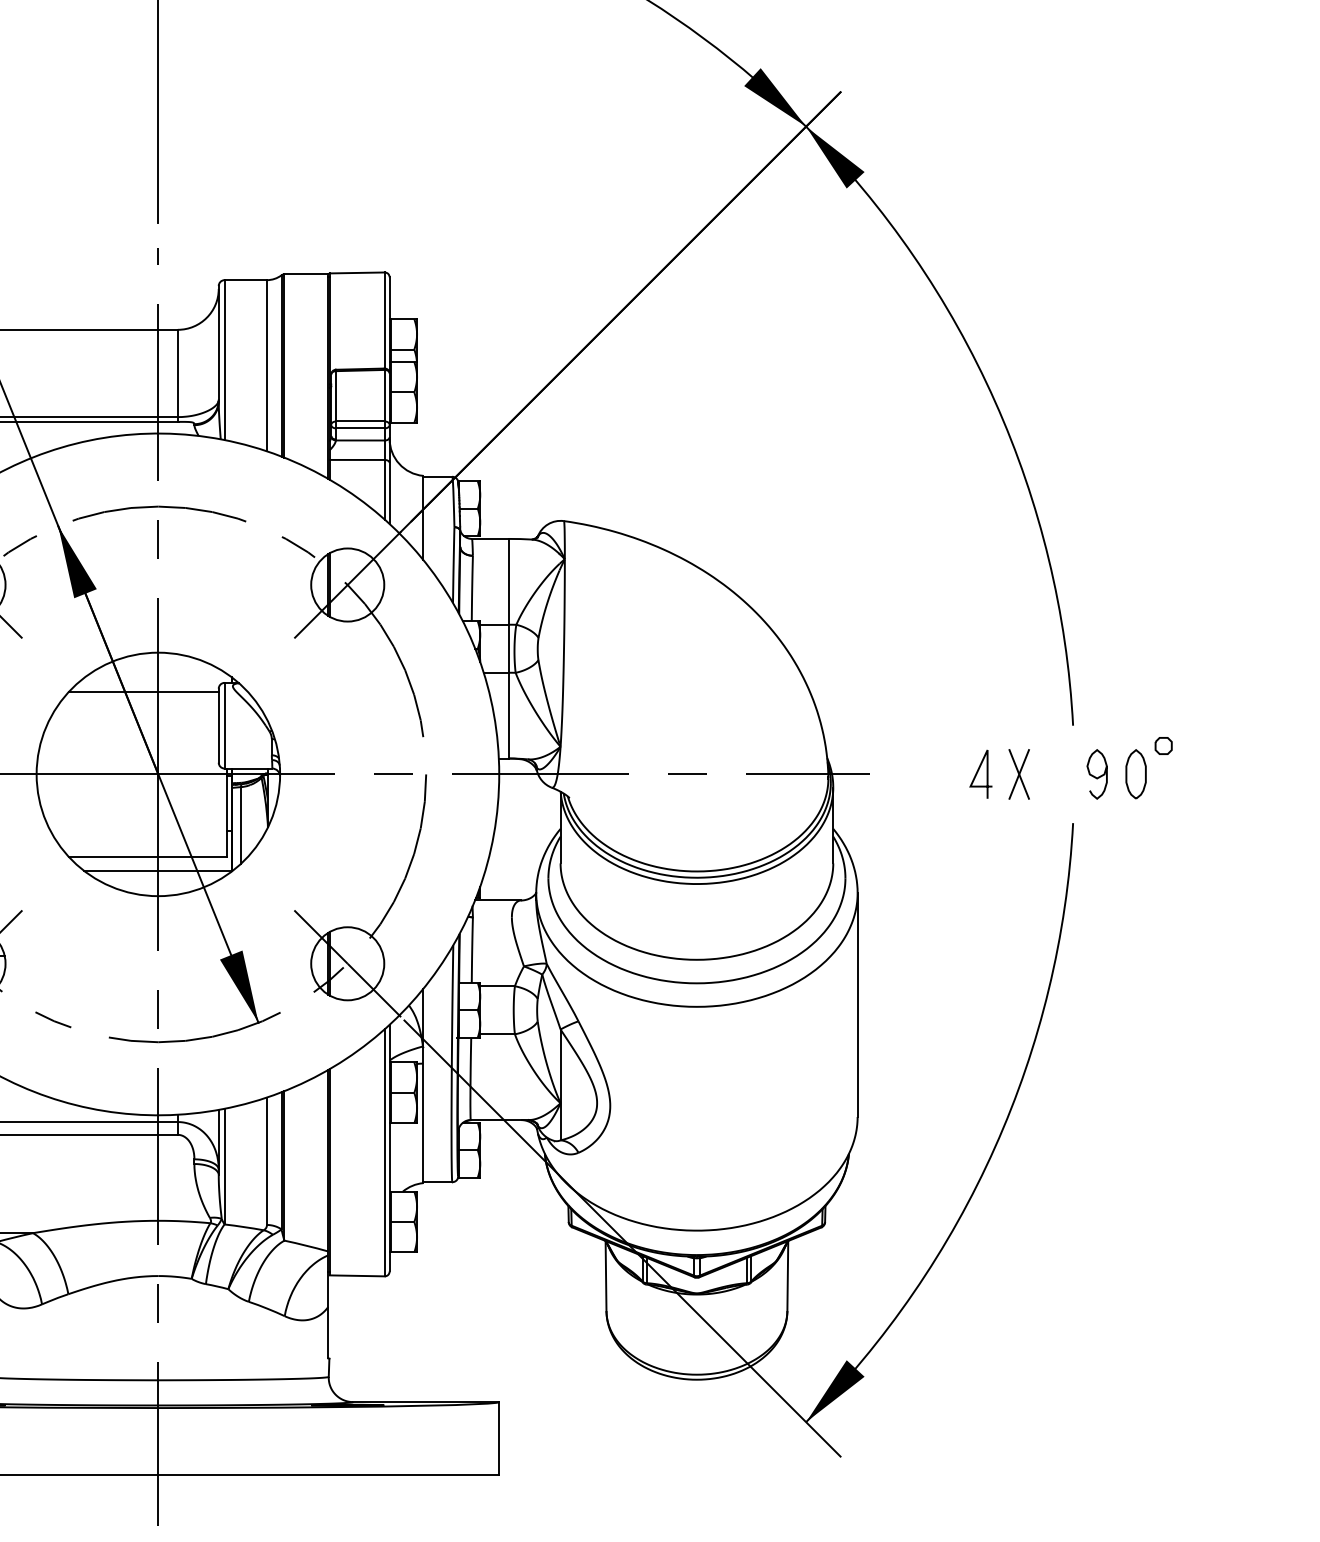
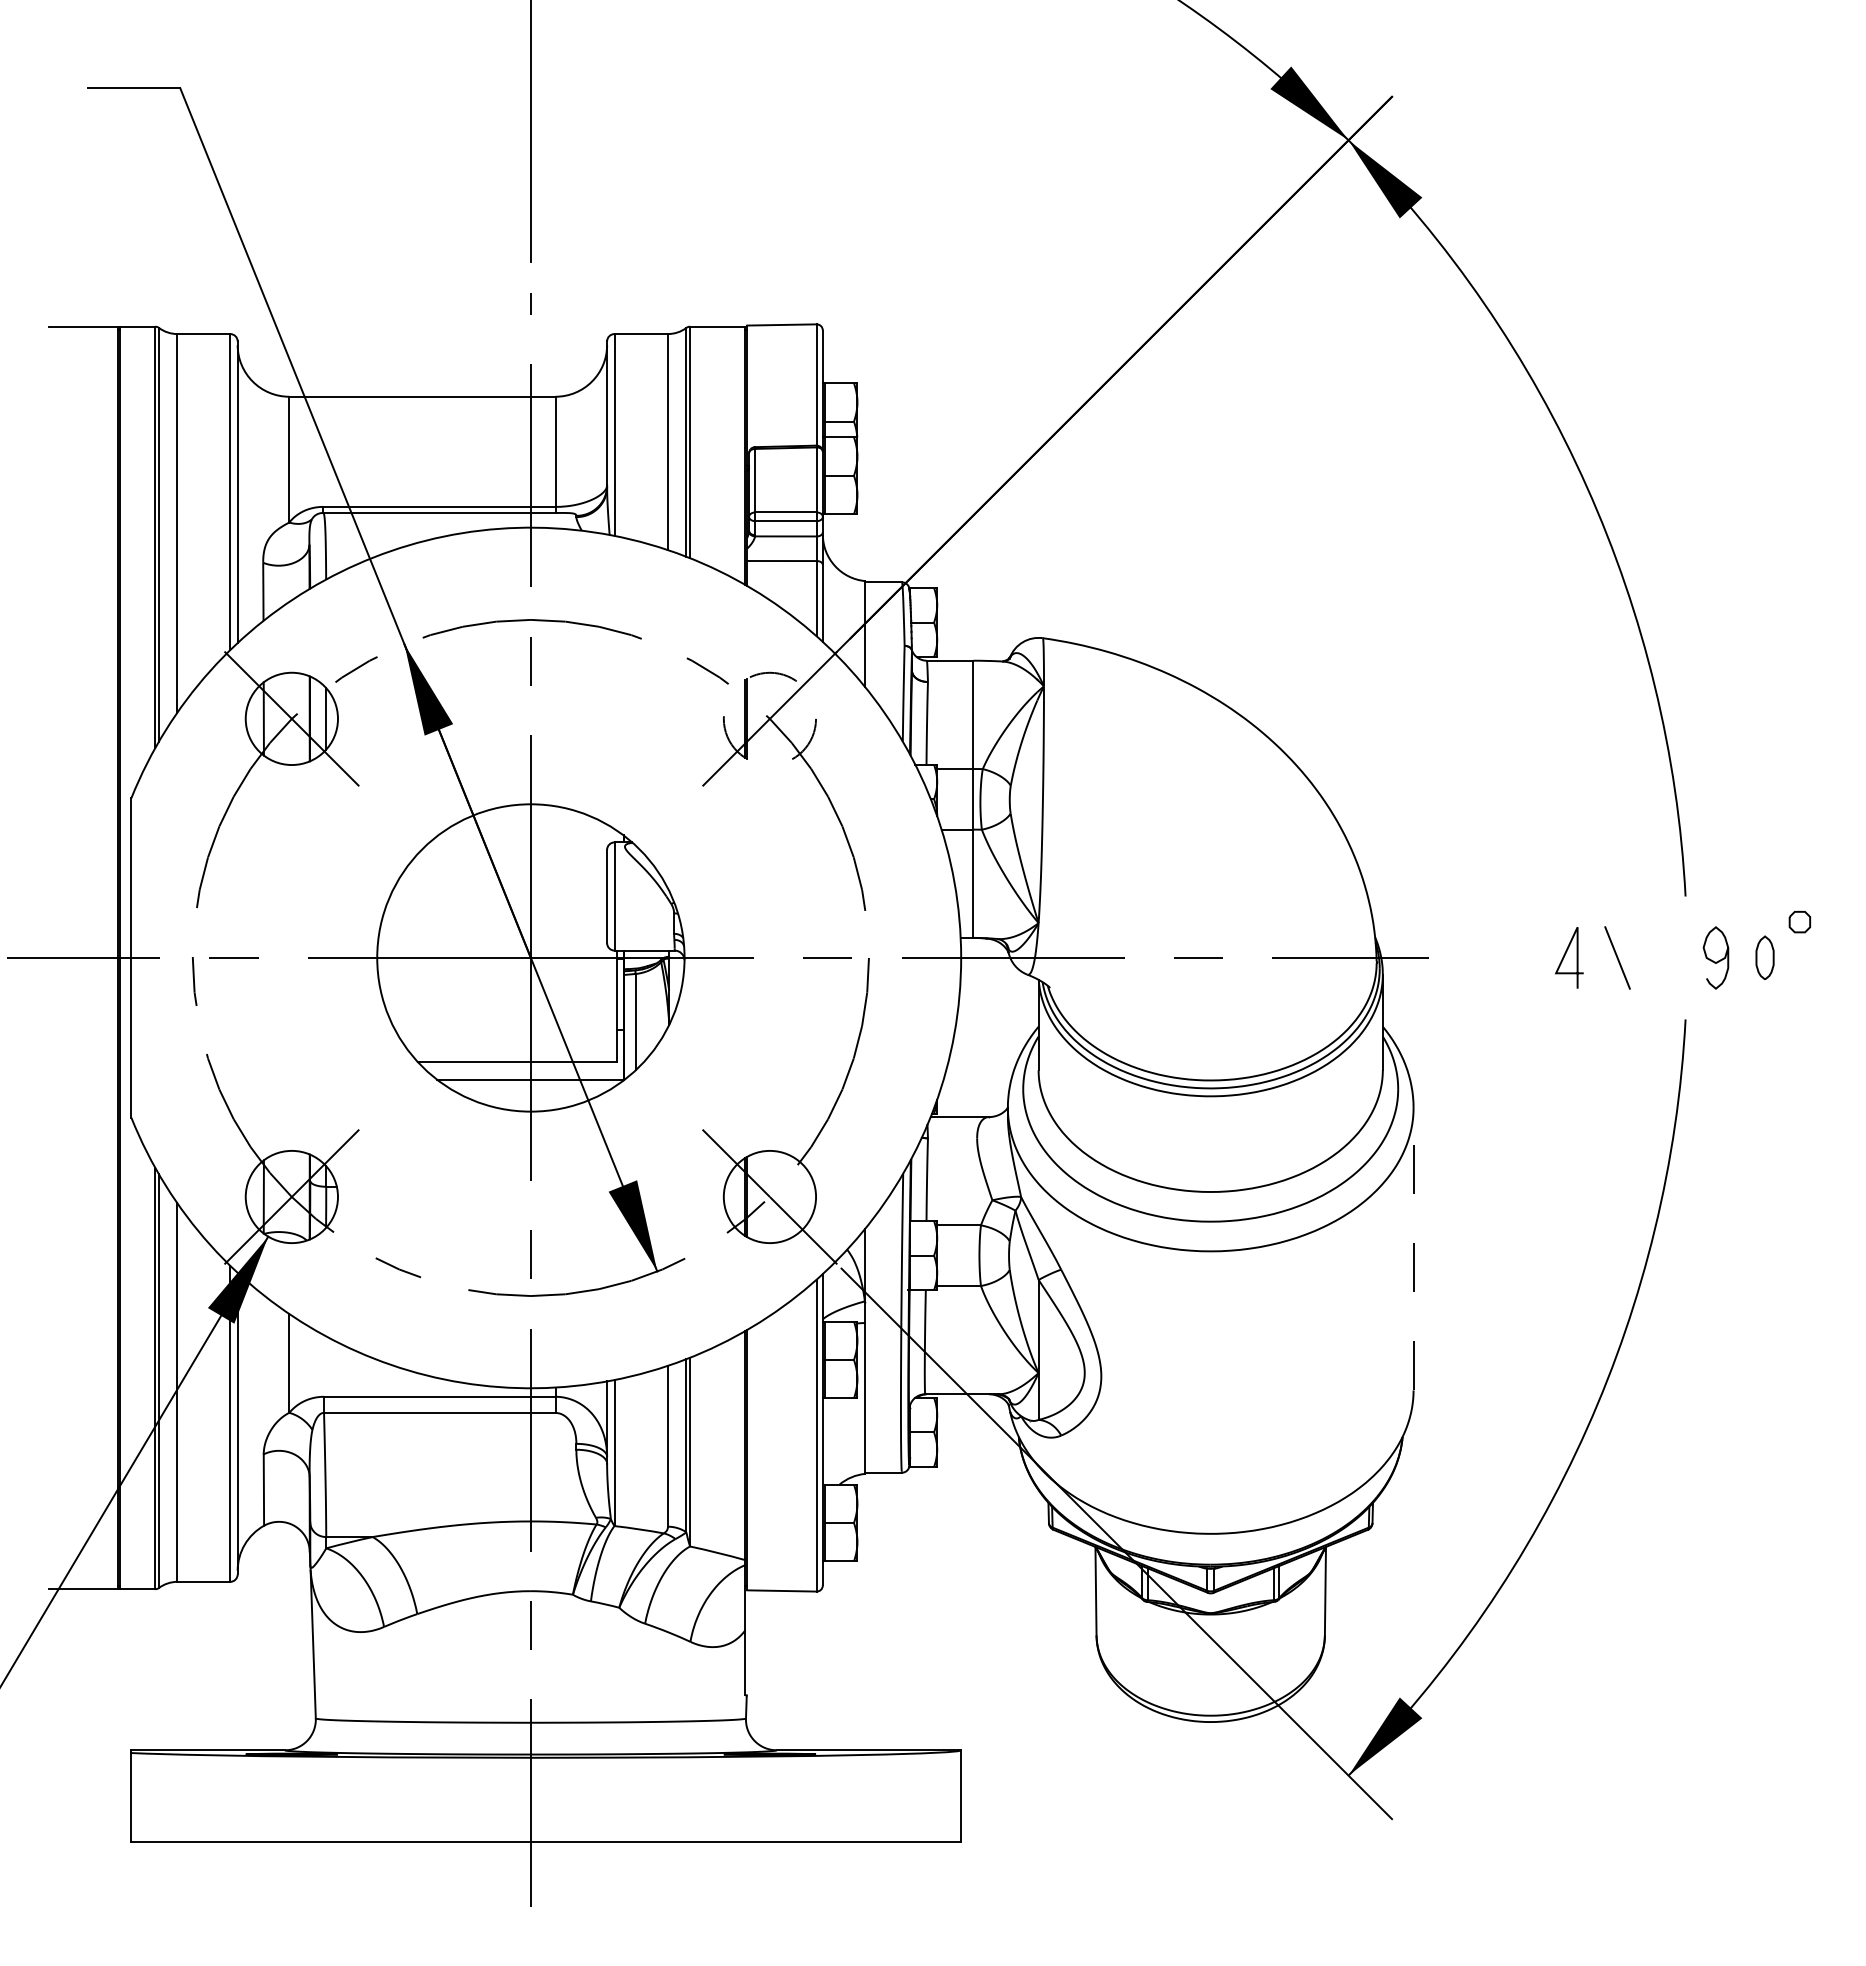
circle: (347, 584) -> (769, 718), solid -> dashed
line: (143, 692) -> (512, 854), removed
line: (1019, 774) -> (1617, 957), removed
part: (1135, 774) -> (1764, 957), size x0.7
line: (857, 1004) -> (1413, 1248), solid -> dashed

